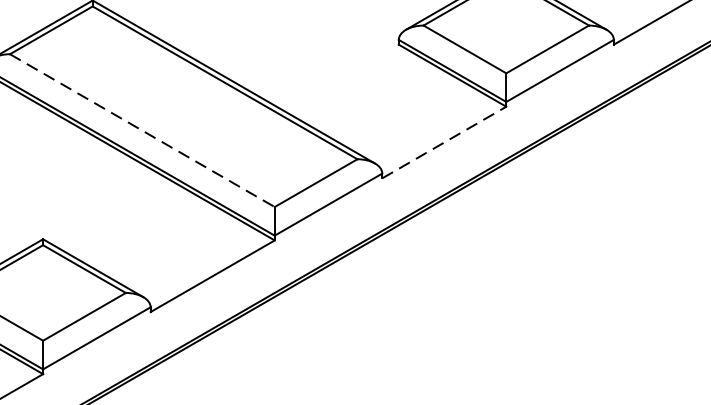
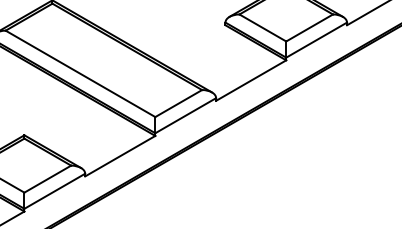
line: (142, 131) -> (80, 74), dashed -> solid
line: (444, 142) -> (251, 80), dashed -> solid

